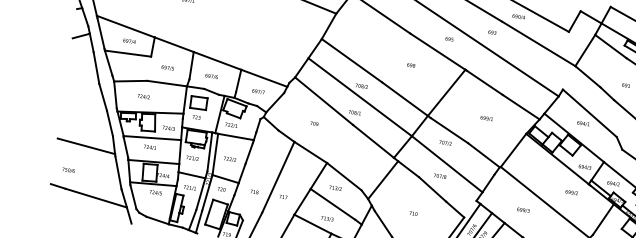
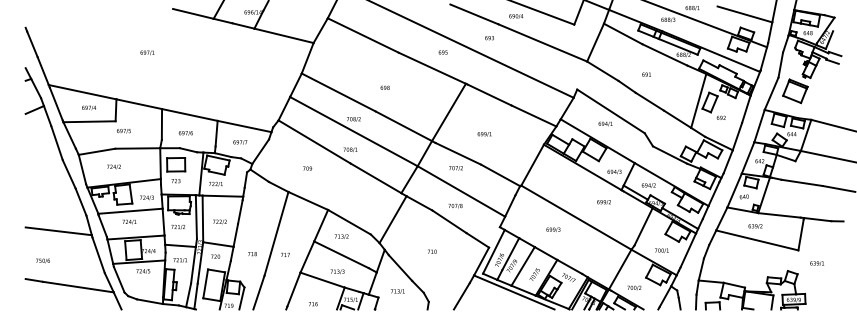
text: (410, 64) -> (384, 87), moved
text: (167, 68) -> (123, 131), moved
text: (486, 118) -> (484, 134), moved

